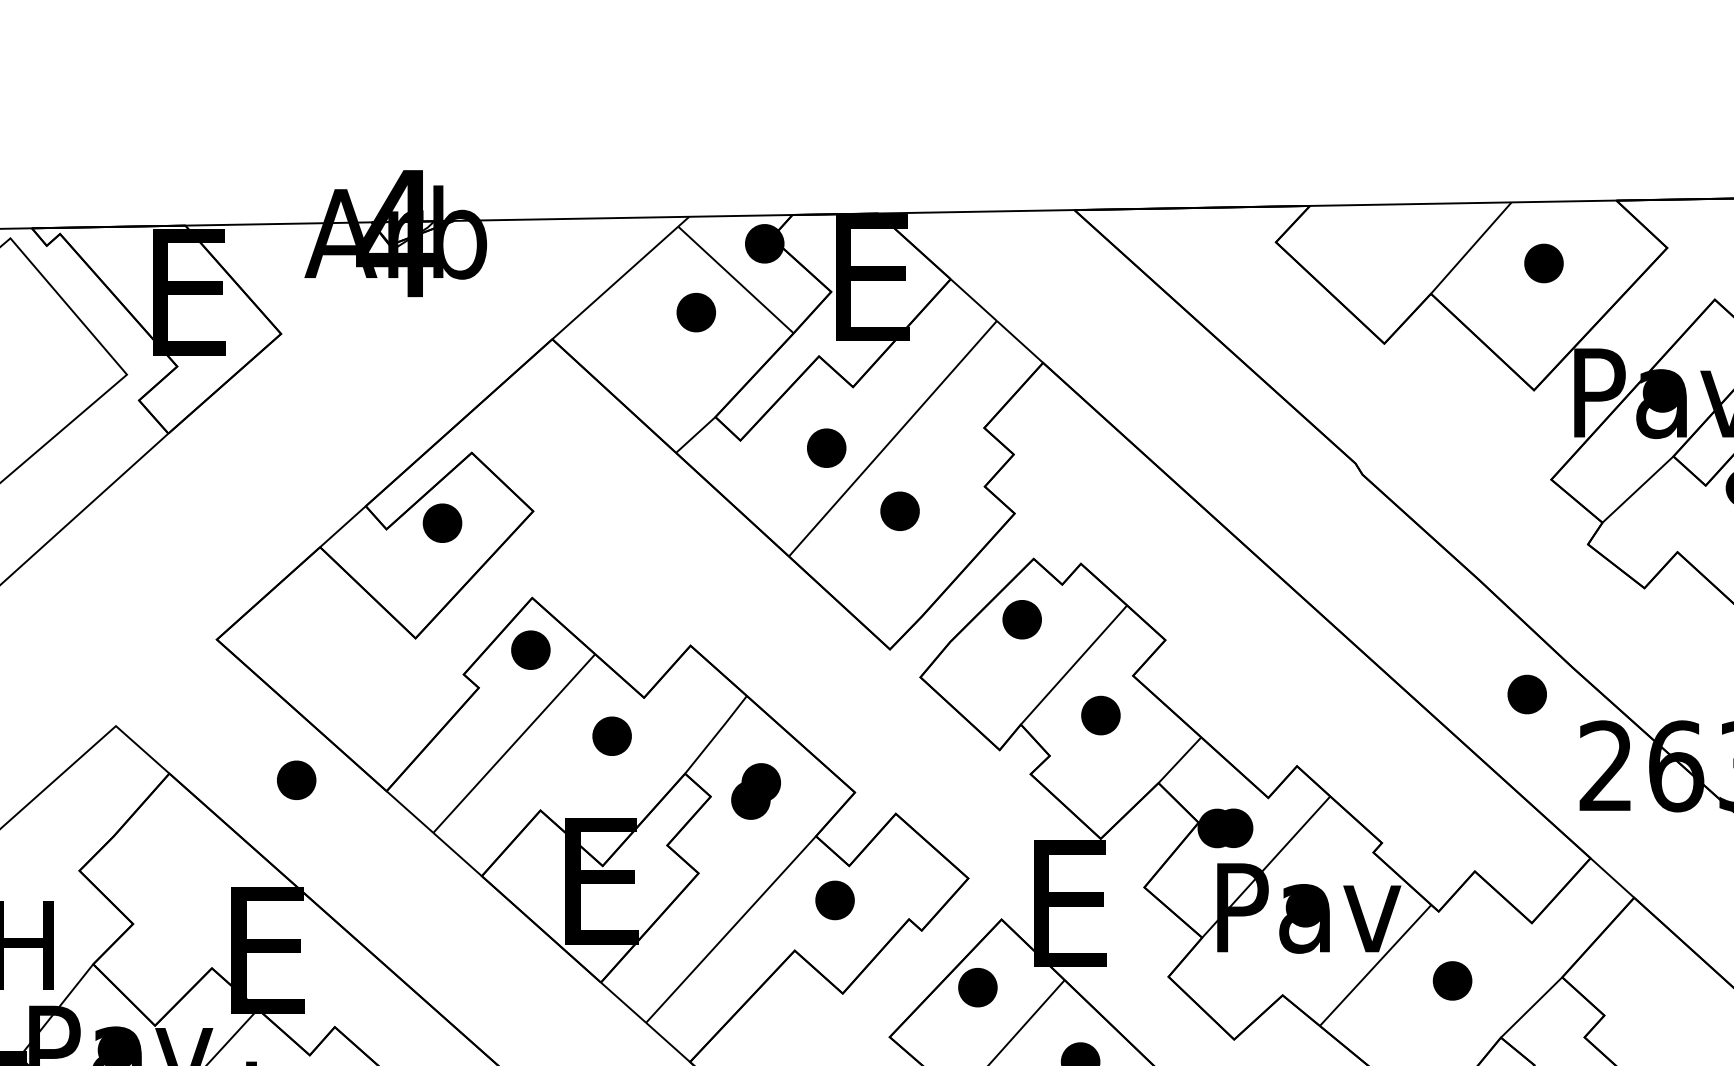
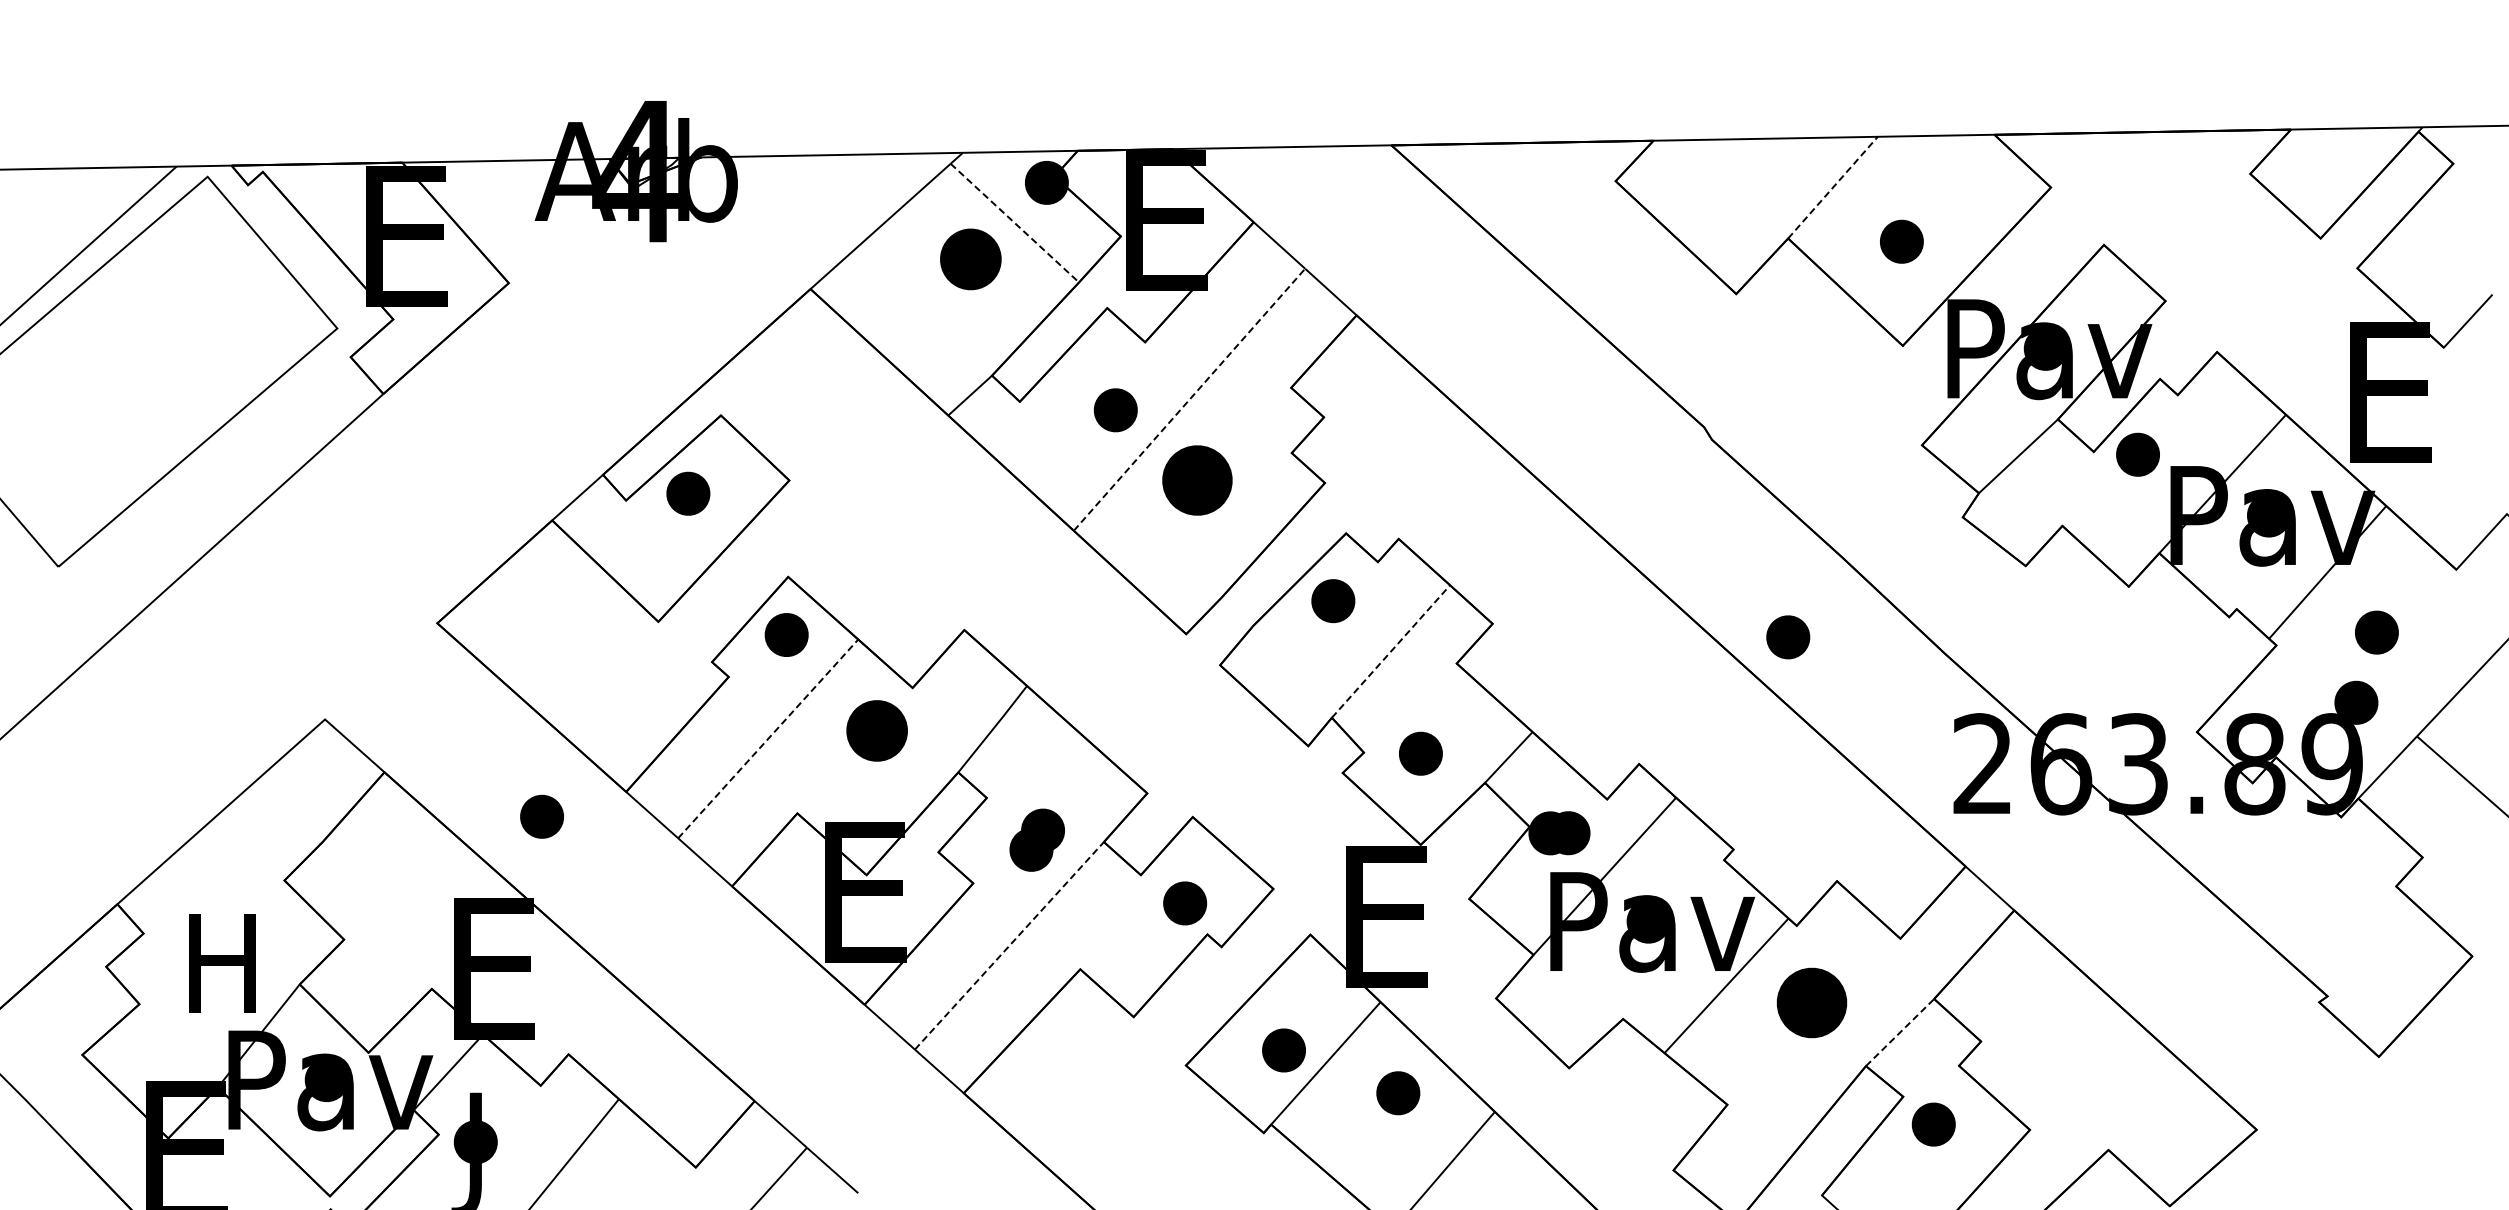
line: (1470, 247) -> (1832, 187), solid -> dashed
part: (1543, 263) -> (1901, 241), moved
line: (736, 280) -> (1015, 223), solid -> dashed
part: (696, 312) -> (970, 259), size x1.4
line: (892, 438) -> (1189, 399), solid -> dashed
part: (900, 511) -> (1197, 480), size x1.6
line: (1074, 665) -> (1391, 651), solid -> dashed
part: (1527, 694) -> (1788, 637), moved
part: (1100, 715) -> (1420, 753), moved
part: (611, 736) -> (876, 730), size x1.4
line: (514, 743) -> (768, 738), solid -> dashed
part: (296, 780) -> (541, 816), moved
part: (755, 790) -> (1036, 839), moved
part: (835, 900) -> (1185, 903), moved
line: (731, 929) -> (1009, 945), solid -> dashed
part: (1452, 980) -> (1812, 1002), size x1.6
part: (977, 987) -> (1283, 1050), moved
line: (1531, 1007) -> (1900, 1032), solid -> dashed

